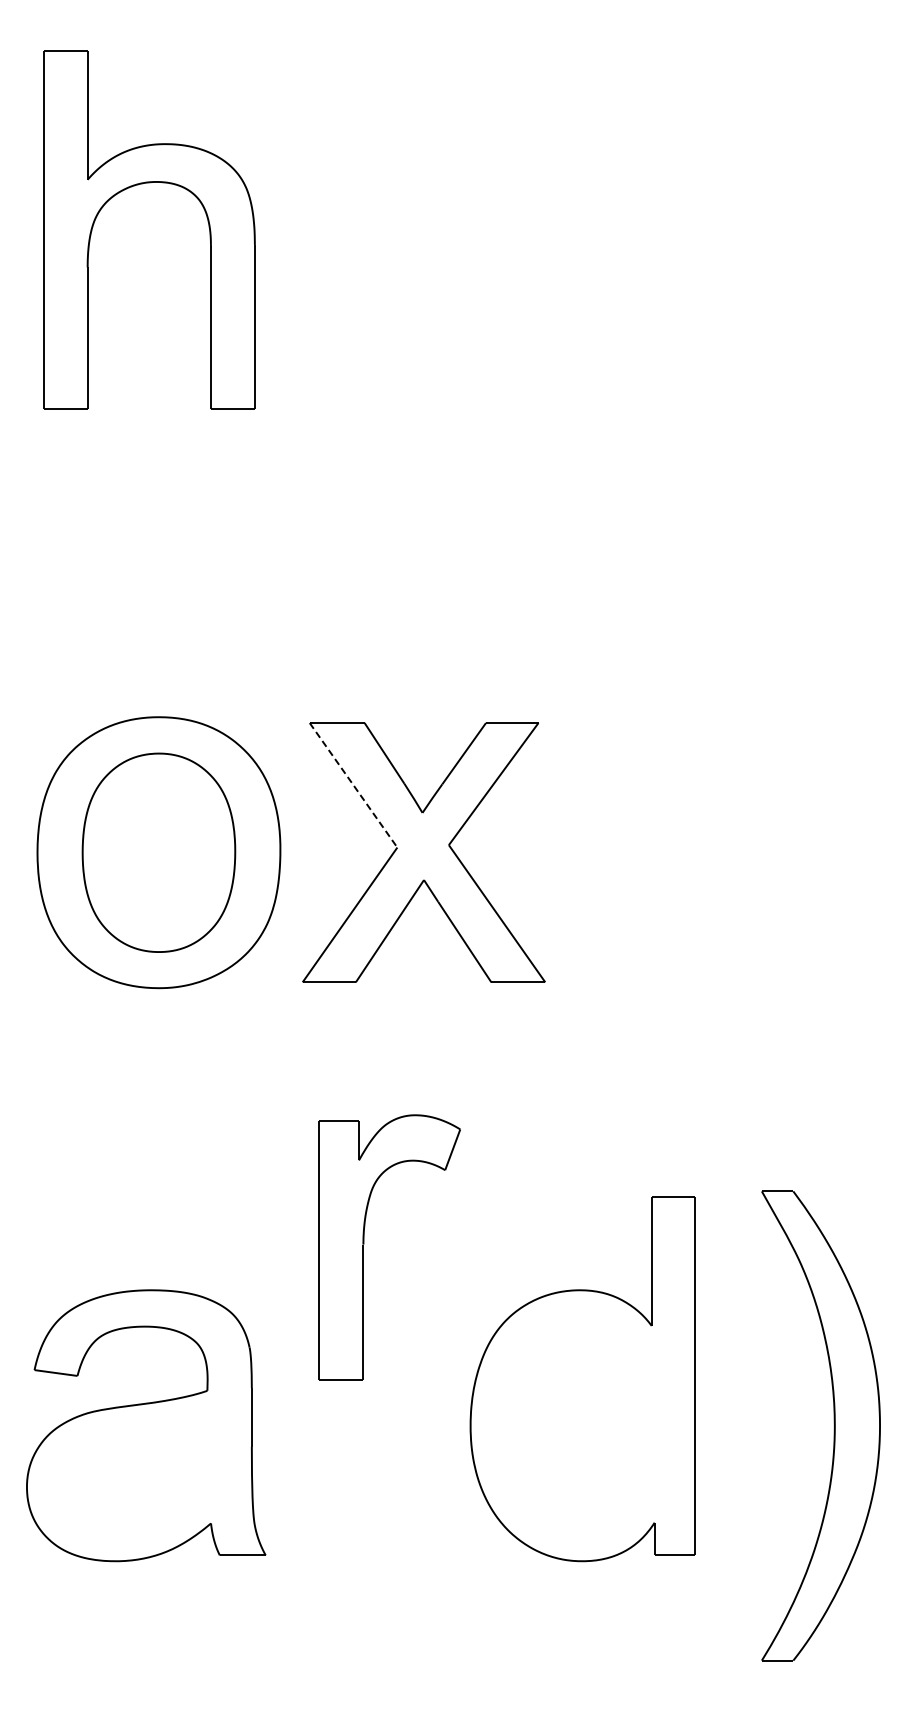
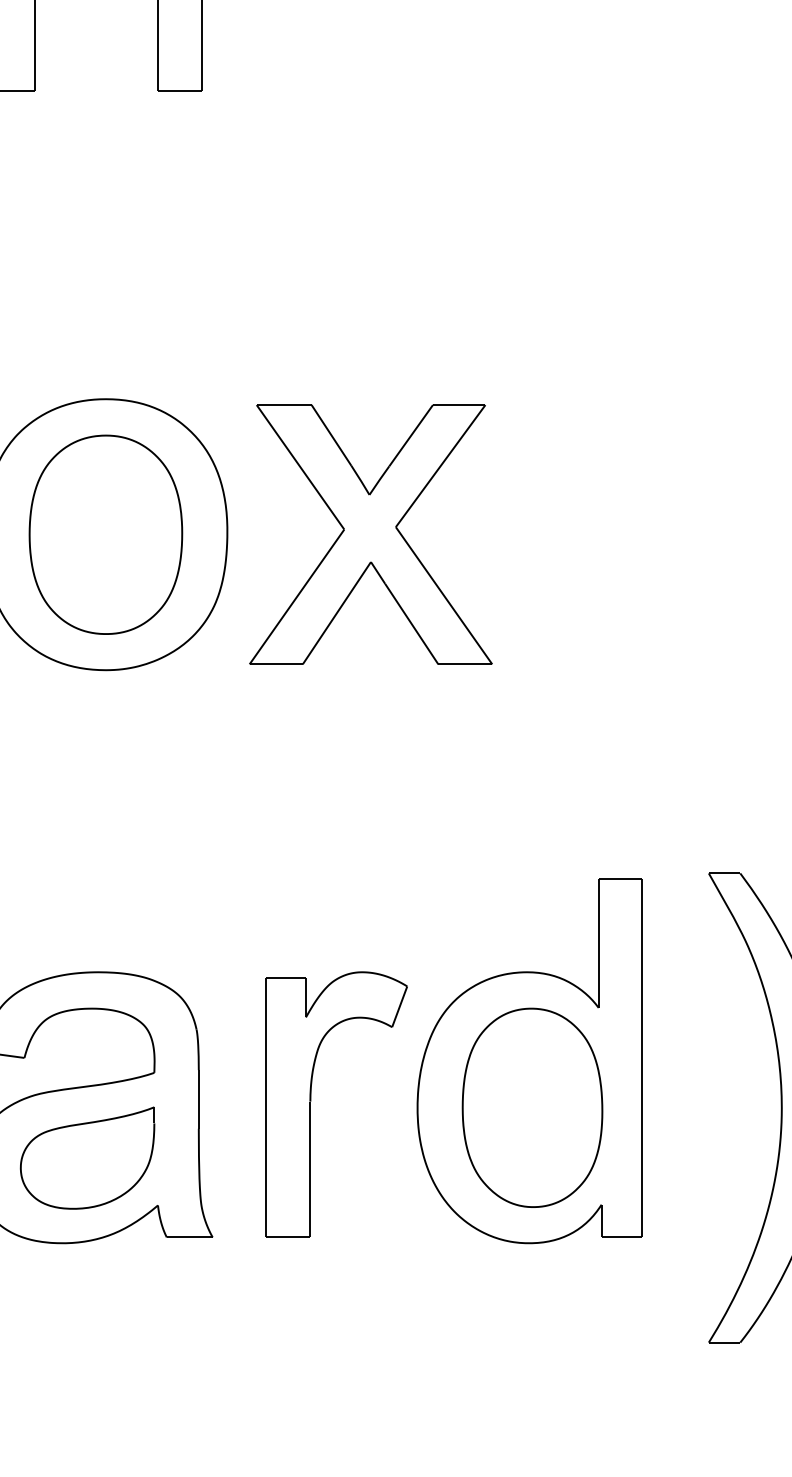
line: (353, 785) -> (300, 467), dashed -> solid
part: (364, 1244) -> (311, 1101), moved
part: (585, 1425) -> (532, 1107), added
part: (140, 1475) -> (87, 1157), added

